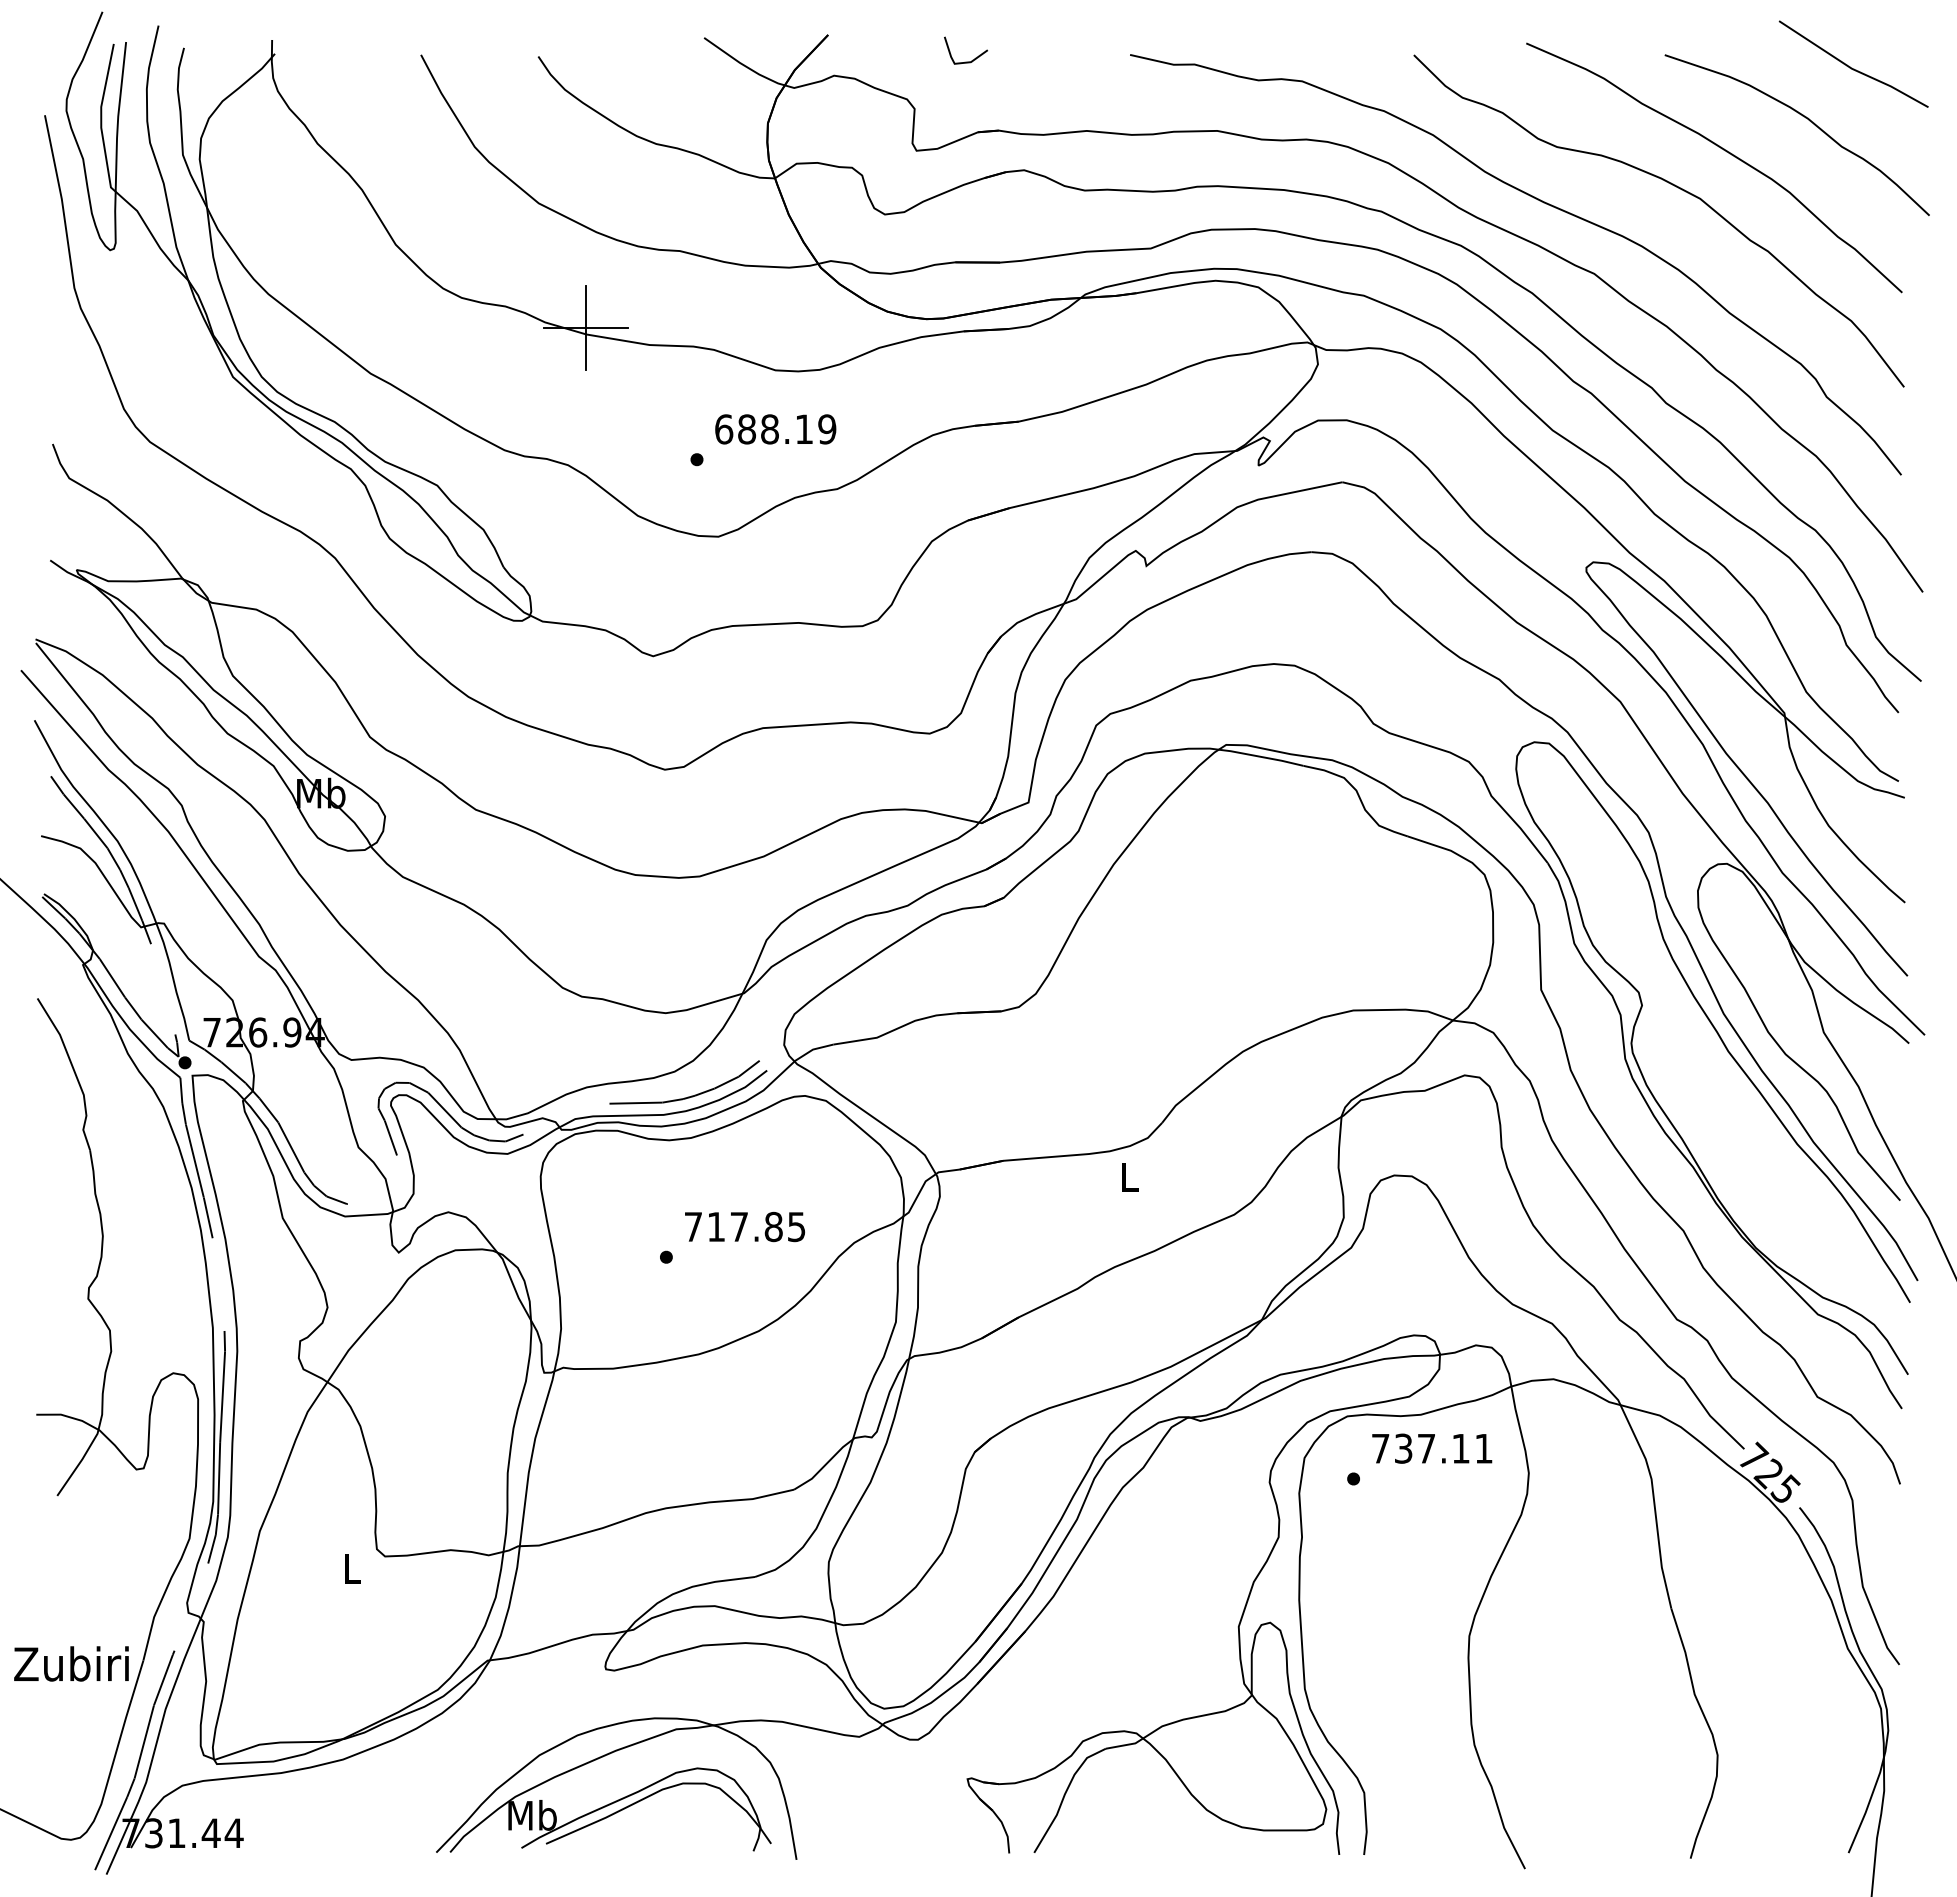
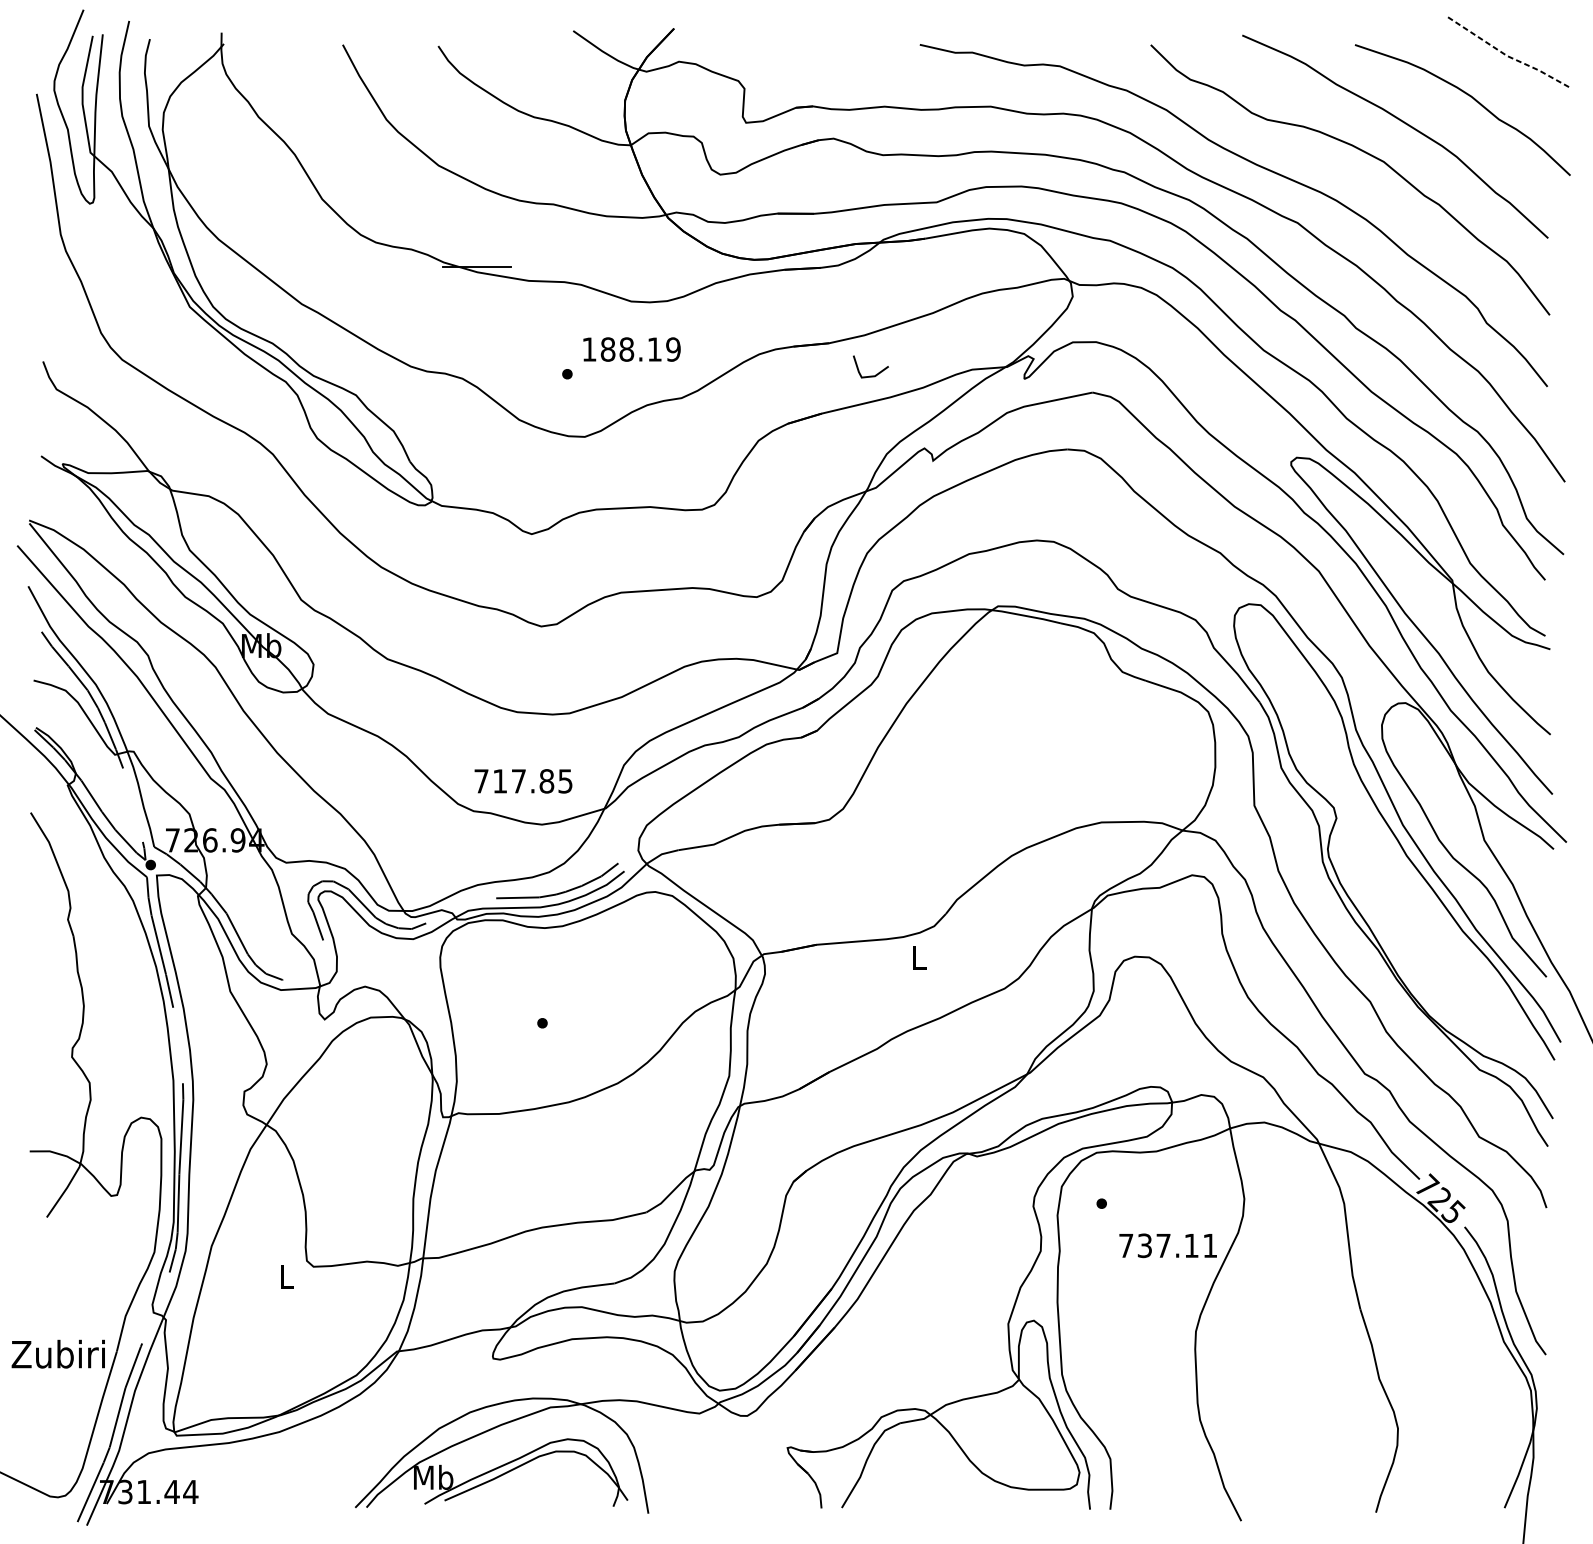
line: (972, 59) -> (876, 374), moved
line: (1851, 68) -> (1506, 55), solid -> dashed
line: (586, 327) -> (477, 266), removed
text: (724, 429) -> (589, 349), 688.19 -> 188.19
text: (744, 1226) -> (523, 780), moved
text: (1432, 1448) -> (1168, 1245), moved

